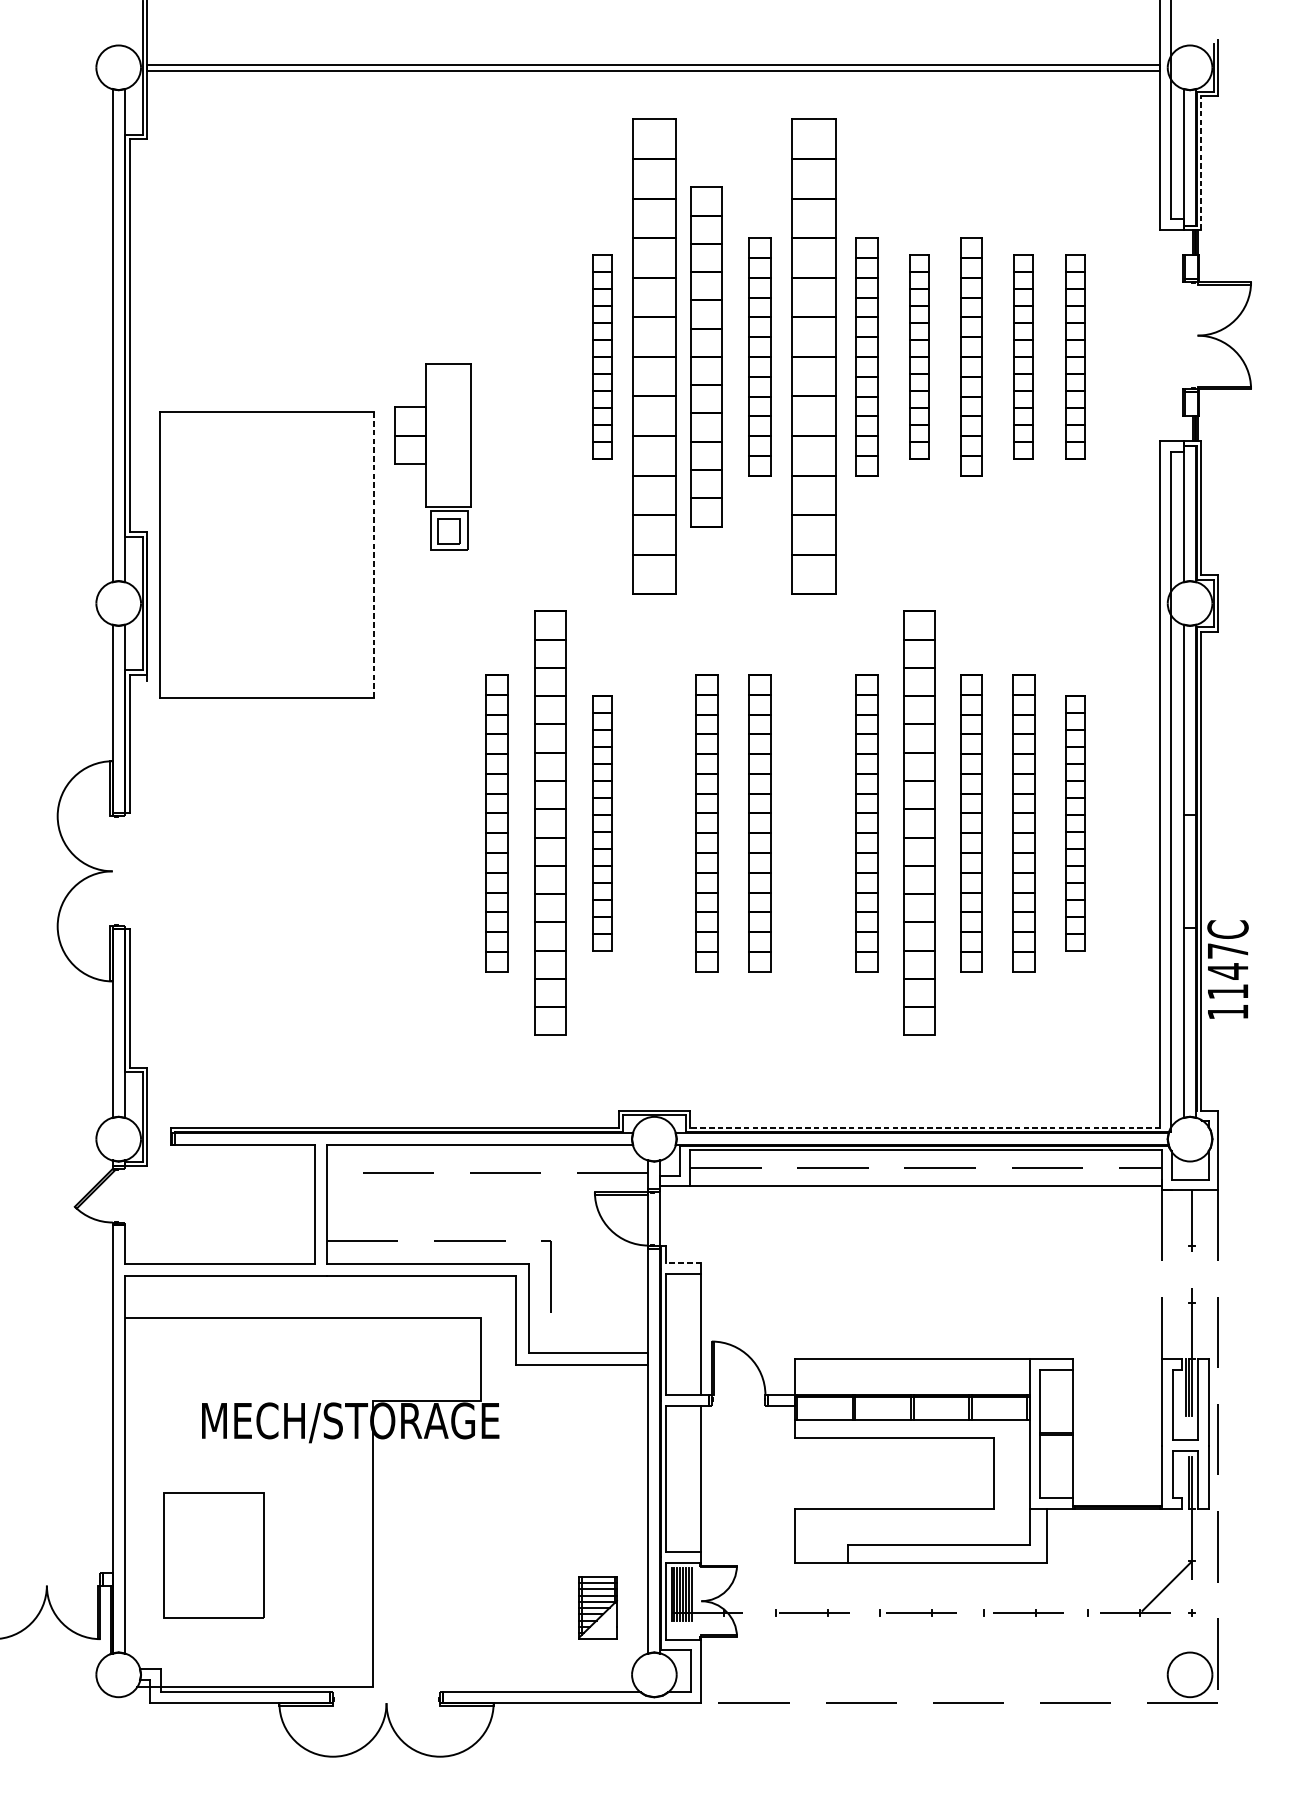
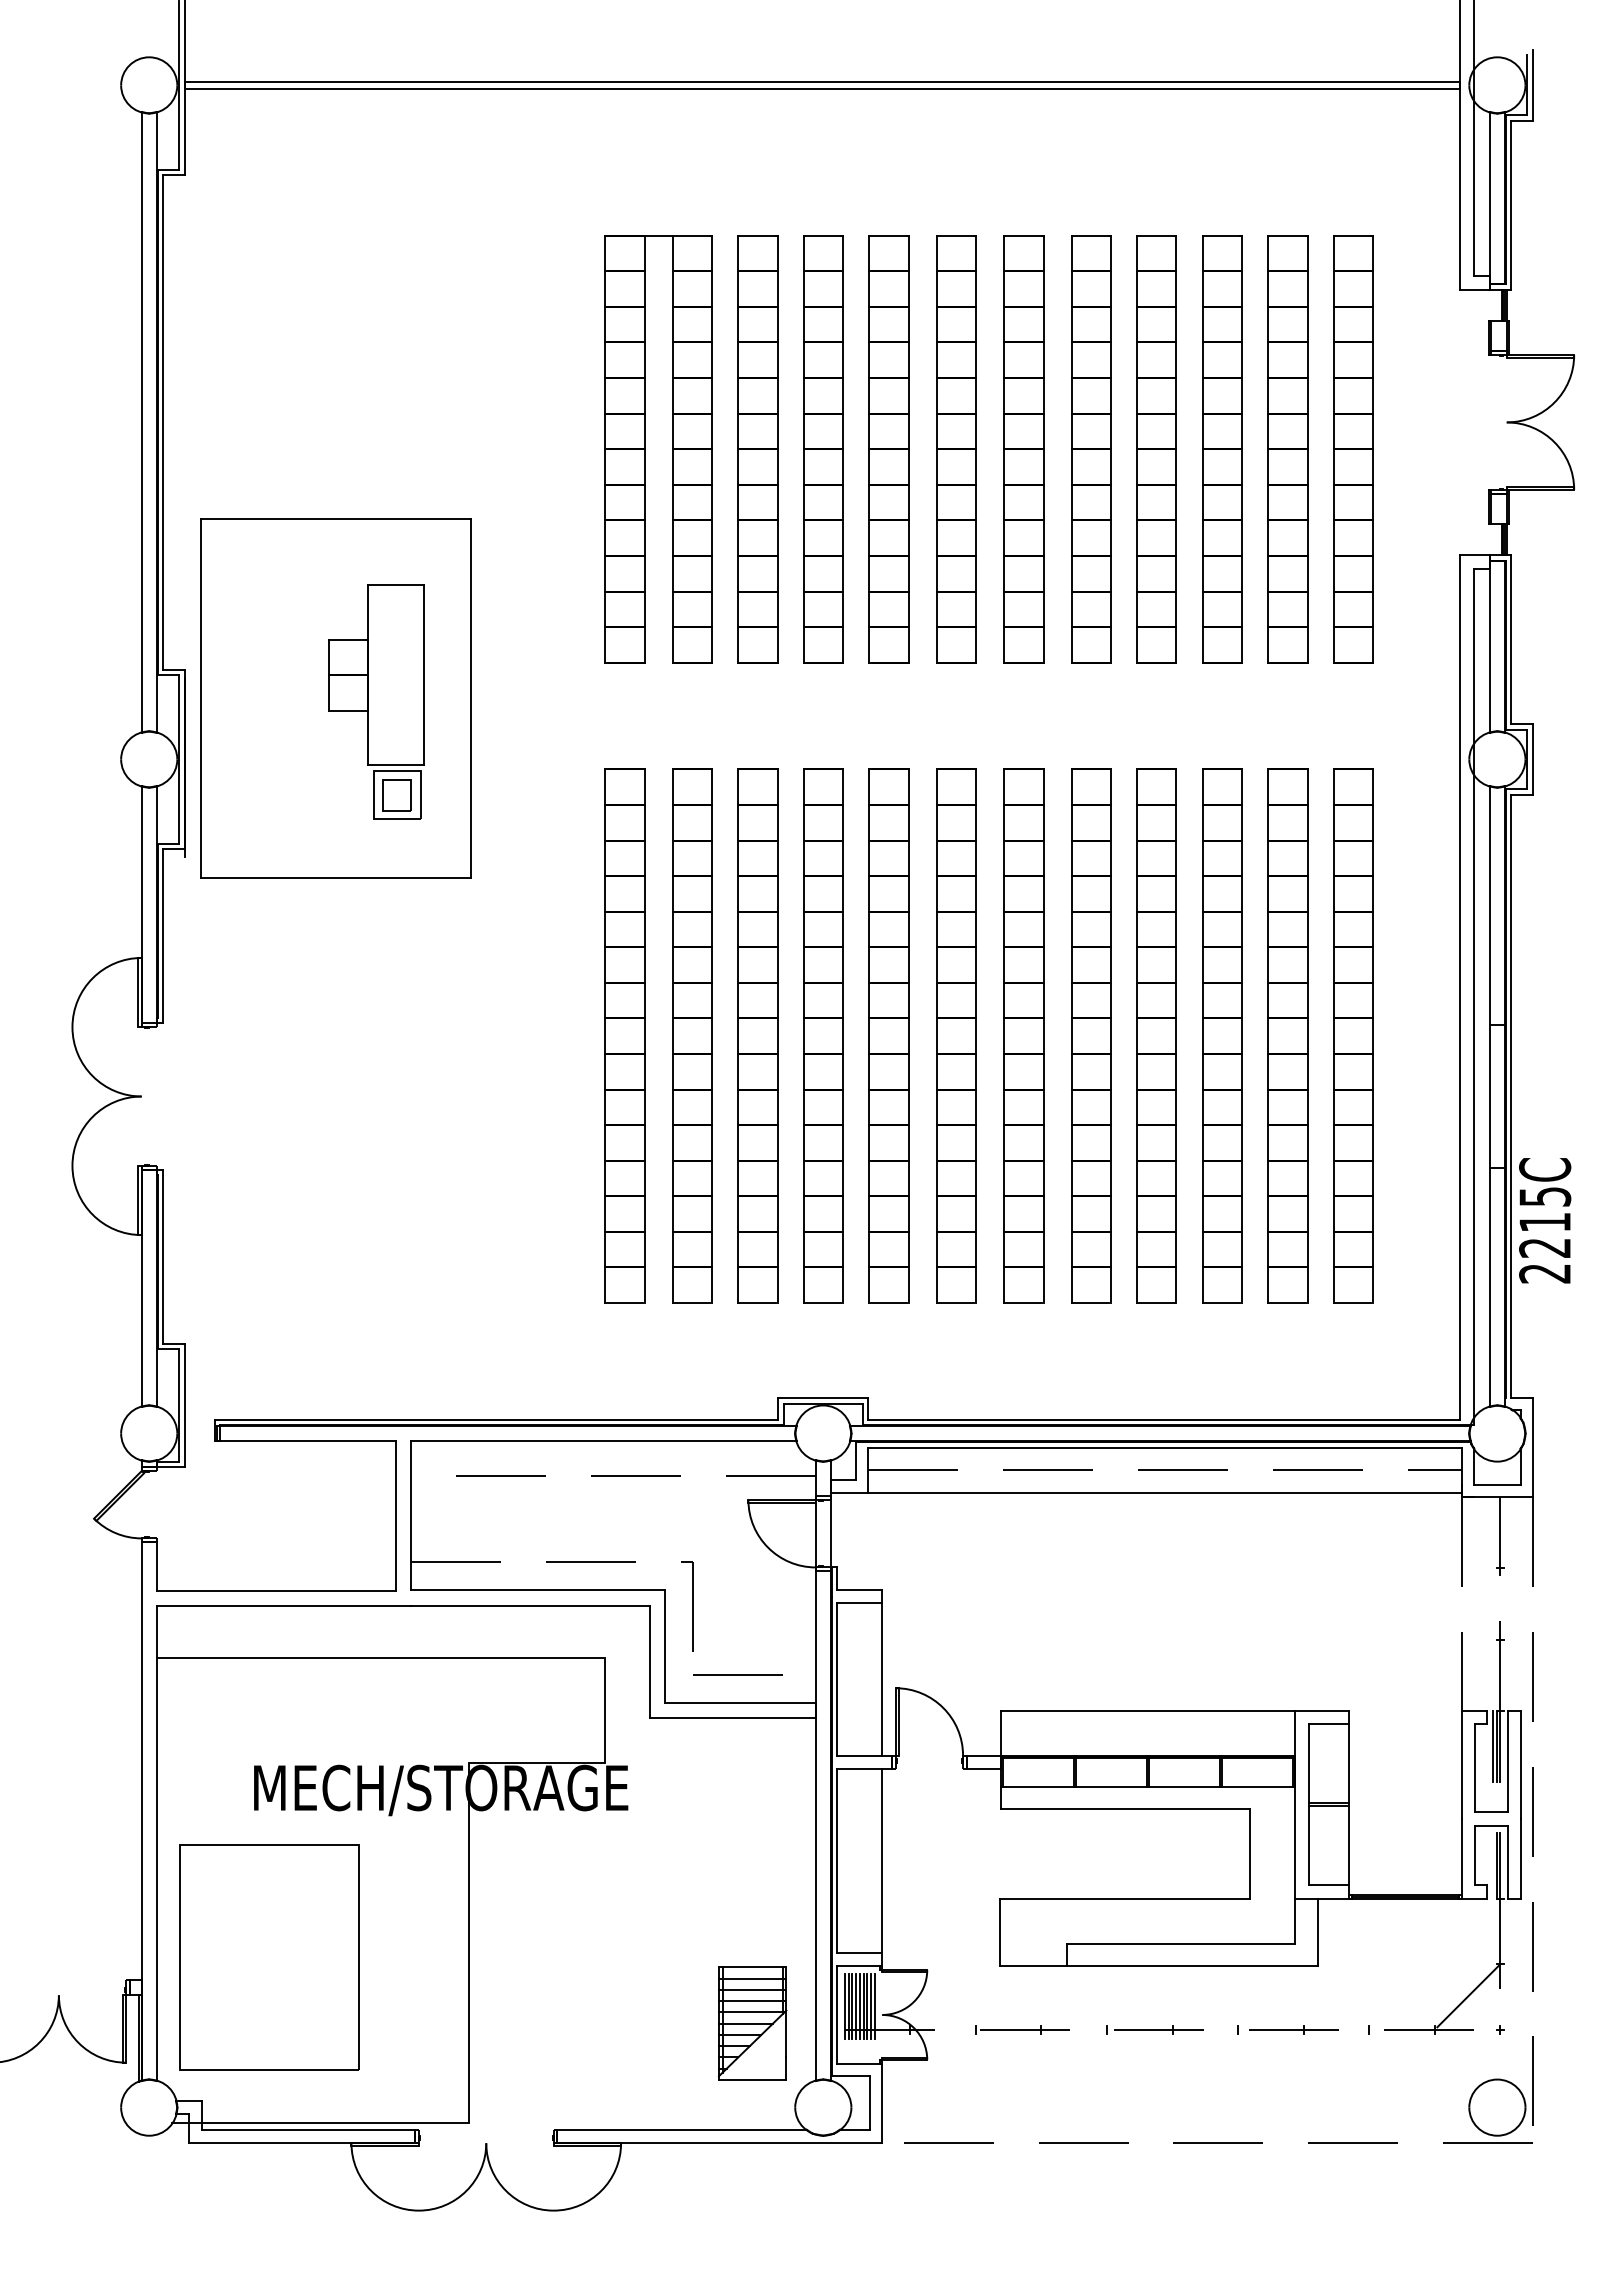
line: (1201, 162) -> (1511, 204), dashed -> solid
part: (513, 357) -> (645, 449), added
part: (602, 357) -> (757, 449), size x1.67
part: (654, 357) -> (823, 449), size x0.71
part: (760, 357) -> (956, 449), size x1.43
part: (813, 357) -> (1023, 449), size x0.71
part: (867, 357) -> (1091, 449), size x1.43
part: (919, 357) -> (1156, 449), size x1.67
part: (971, 357) -> (1222, 449), size x1.43
part: (1023, 357) -> (1287, 449), size x1.67
part: (1075, 357) -> (1353, 449), size x1.67
part: (432, 456) -> (376, 701), moved
line: (374, 555) -> (470, 698), dashed -> solid
part: (496, 822) -> (624, 1035), size x1.43
part: (602, 822) -> (757, 1035), size x1.67
part: (654, 822) -> (823, 1035), added
part: (706, 822) -> (888, 1035), size x1.43
part: (760, 822) -> (956, 1035), size x1.43
part: (813, 822) -> (1023, 1035), added
part: (867, 822) -> (1091, 1035), size x1.43
part: (971, 822) -> (1222, 1035), size x1.43
part: (1023, 822) -> (1287, 1035), size x1.43
part: (1075, 822) -> (1353, 1035), size x1.67
text: (1228, 981) -> (1545, 1235), 1147C -> 2215C
line: (925, 1128) -> (1164, 1419), dashed -> solid
line: (683, 1263) -> (859, 1589), dashed -> solid
line: (586, 1330) -> (737, 1674), added
part: (214, 1555) -> (269, 1957), size x1.43
line: (695, 1594) -> (874, 2006), added
part: (598, 1608) -> (752, 2023), size x1.43

